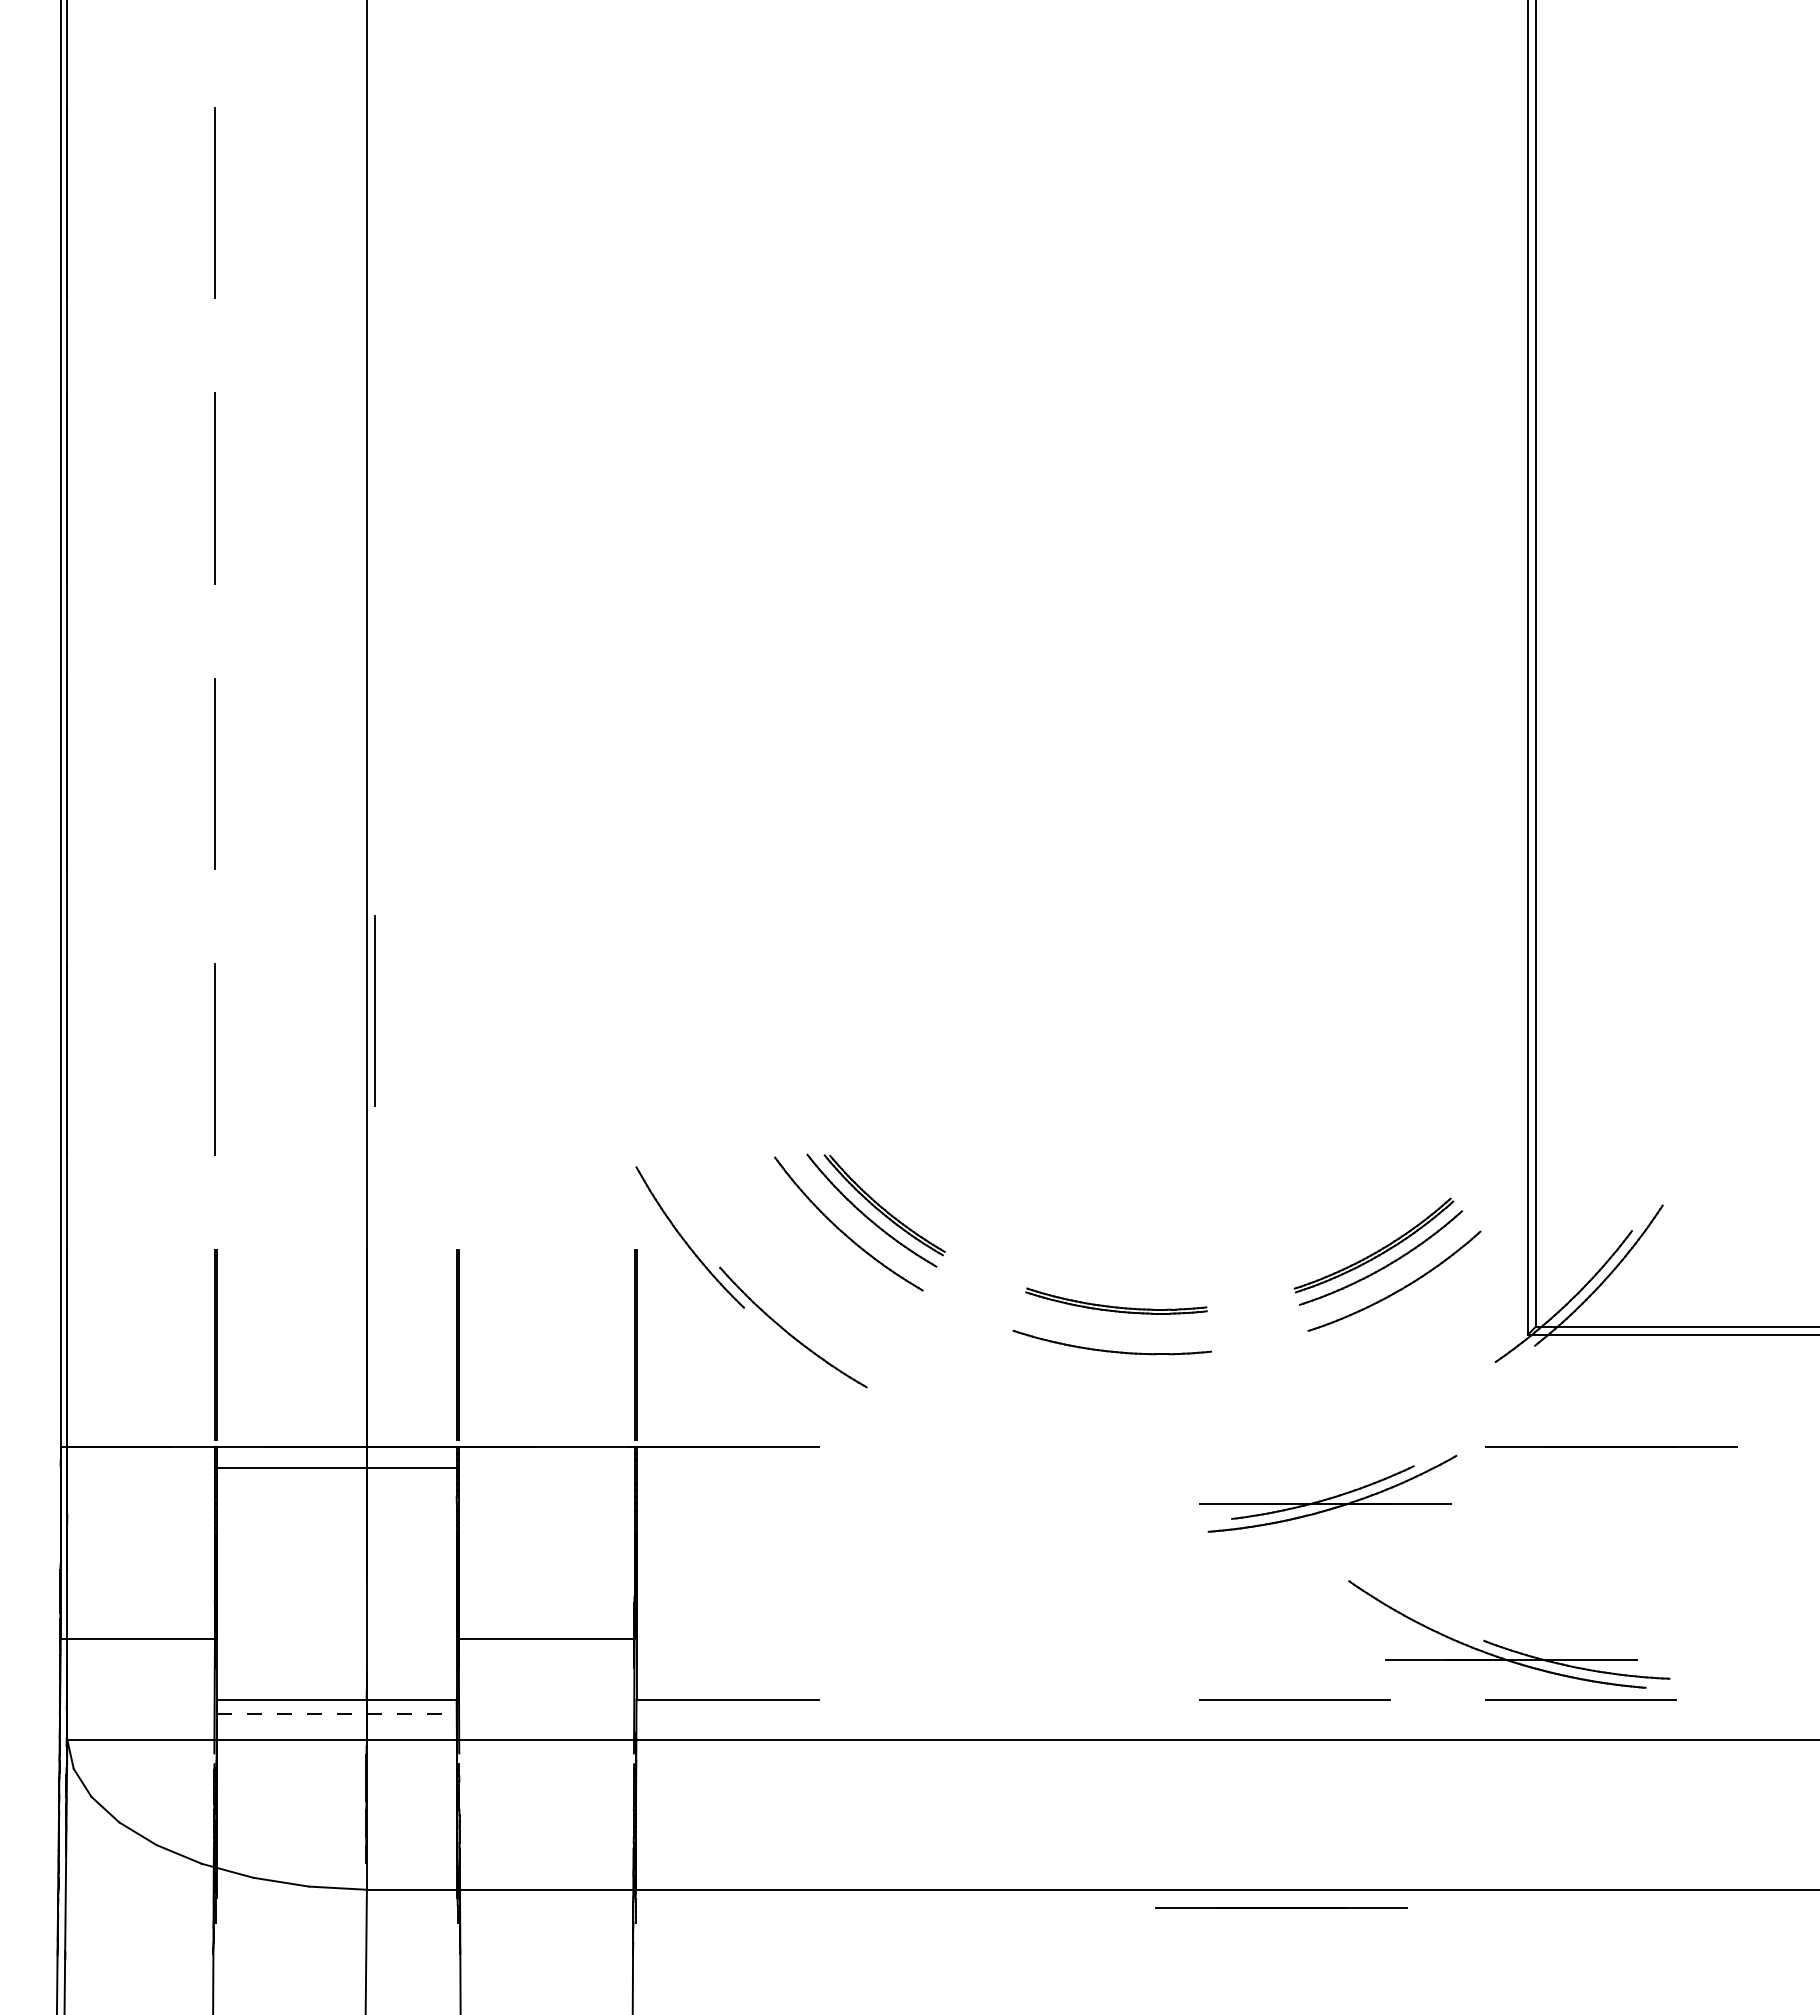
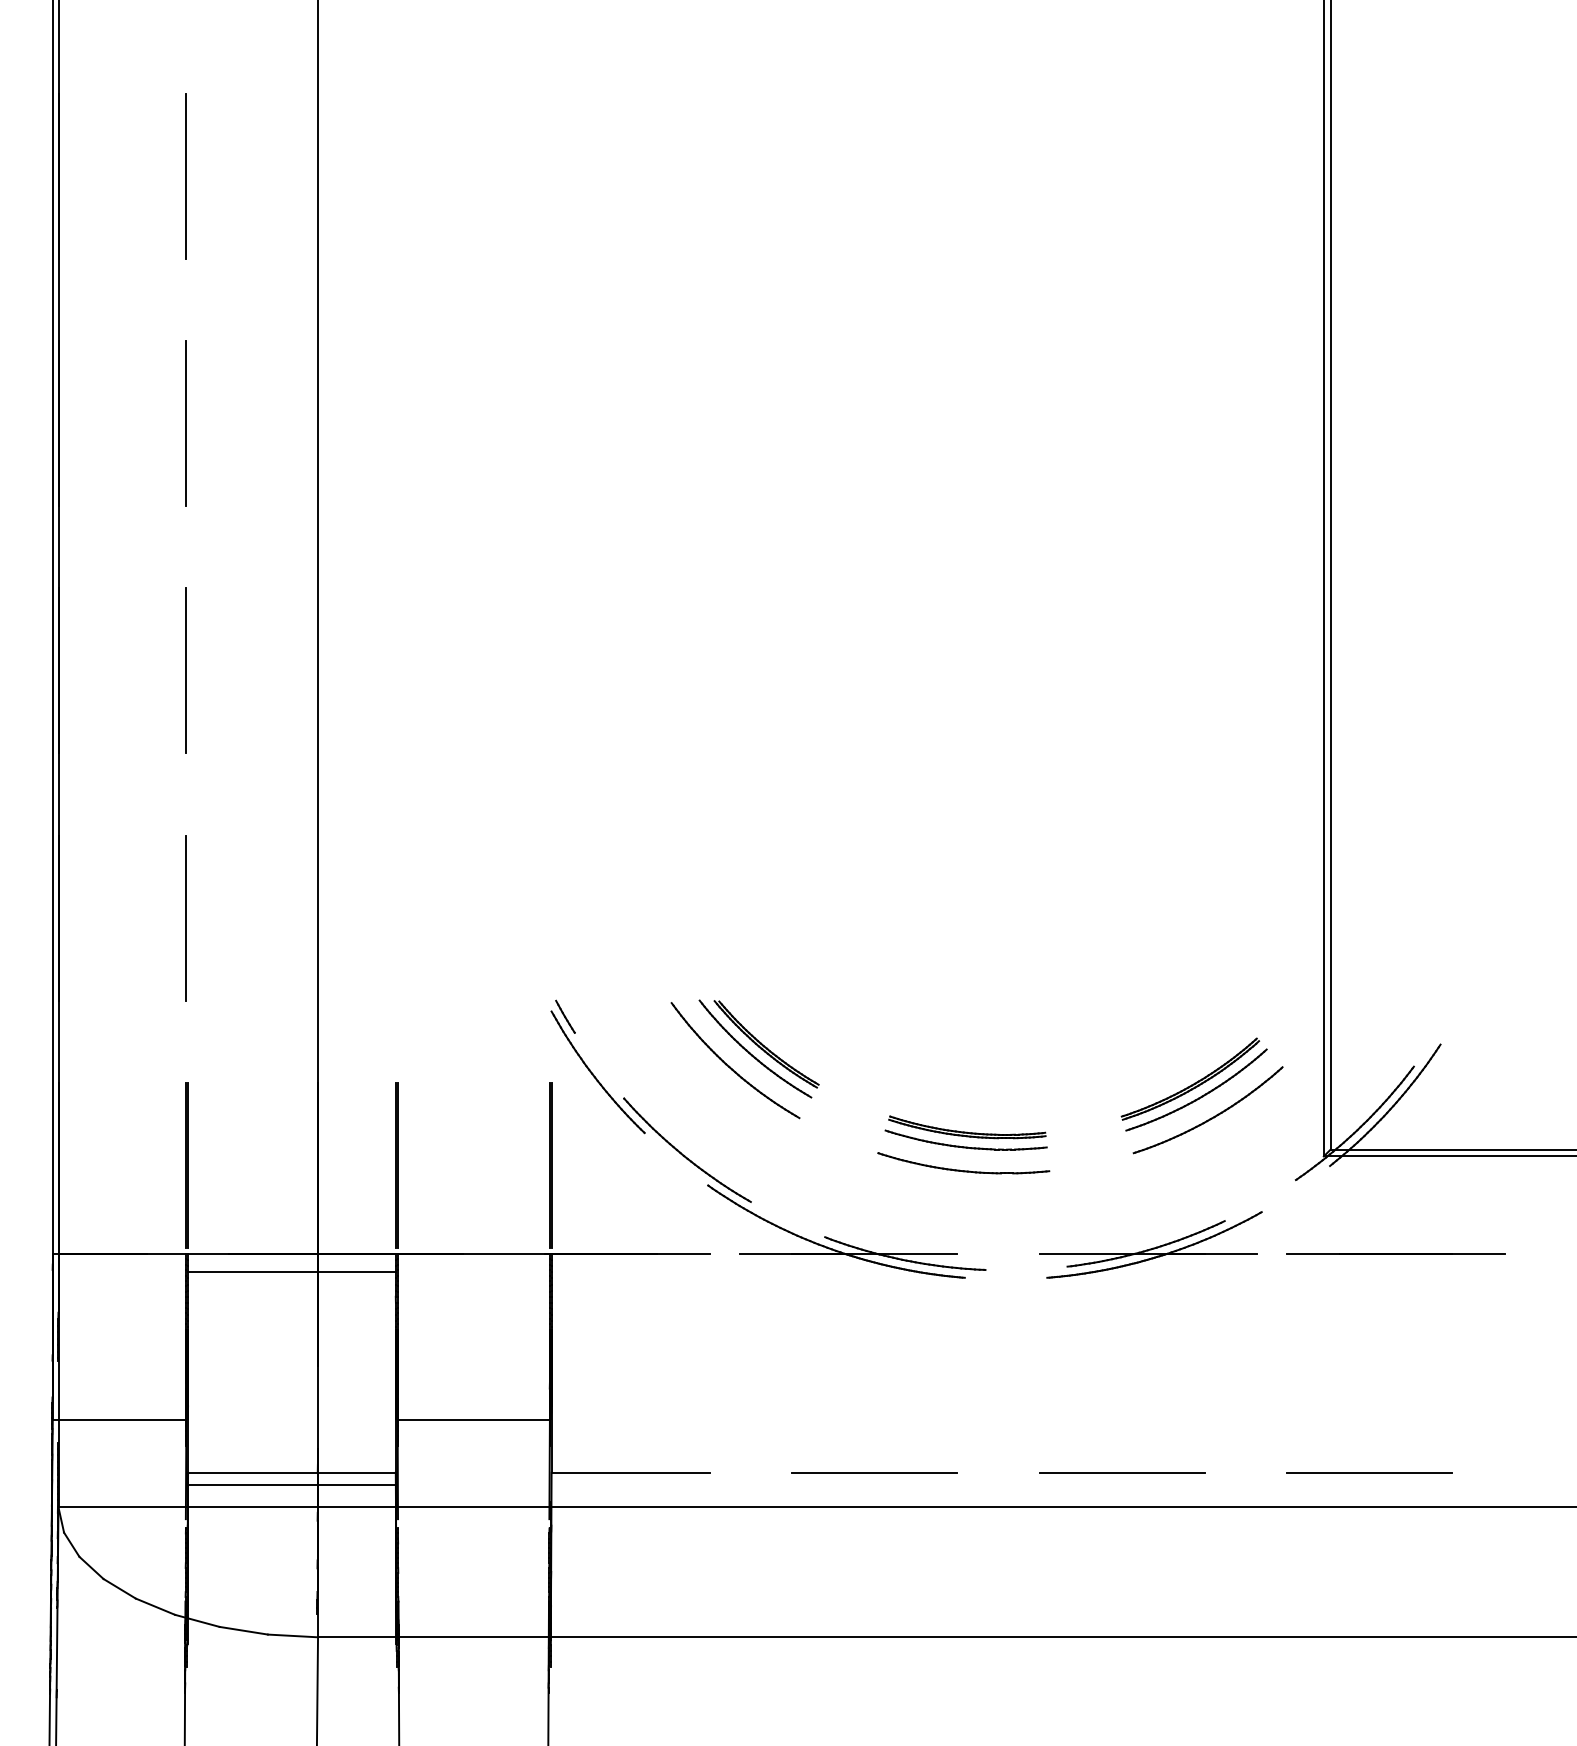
line: (374, 1010) -> (324, 875), removed
line: (652, 1173) -> (565, 1016), added
part: (1115, 1323) -> (966, 1146), added
part: (1328, 1493) -> (1151, 1244), moved
part: (1506, 1647) -> (844, 1242), moved
line: (1009, 1699) -> (874, 1472), added
line: (336, 1713) -> (291, 1484), dashed -> solid
line: (1281, 1907) -> (1110, 1652), removed

